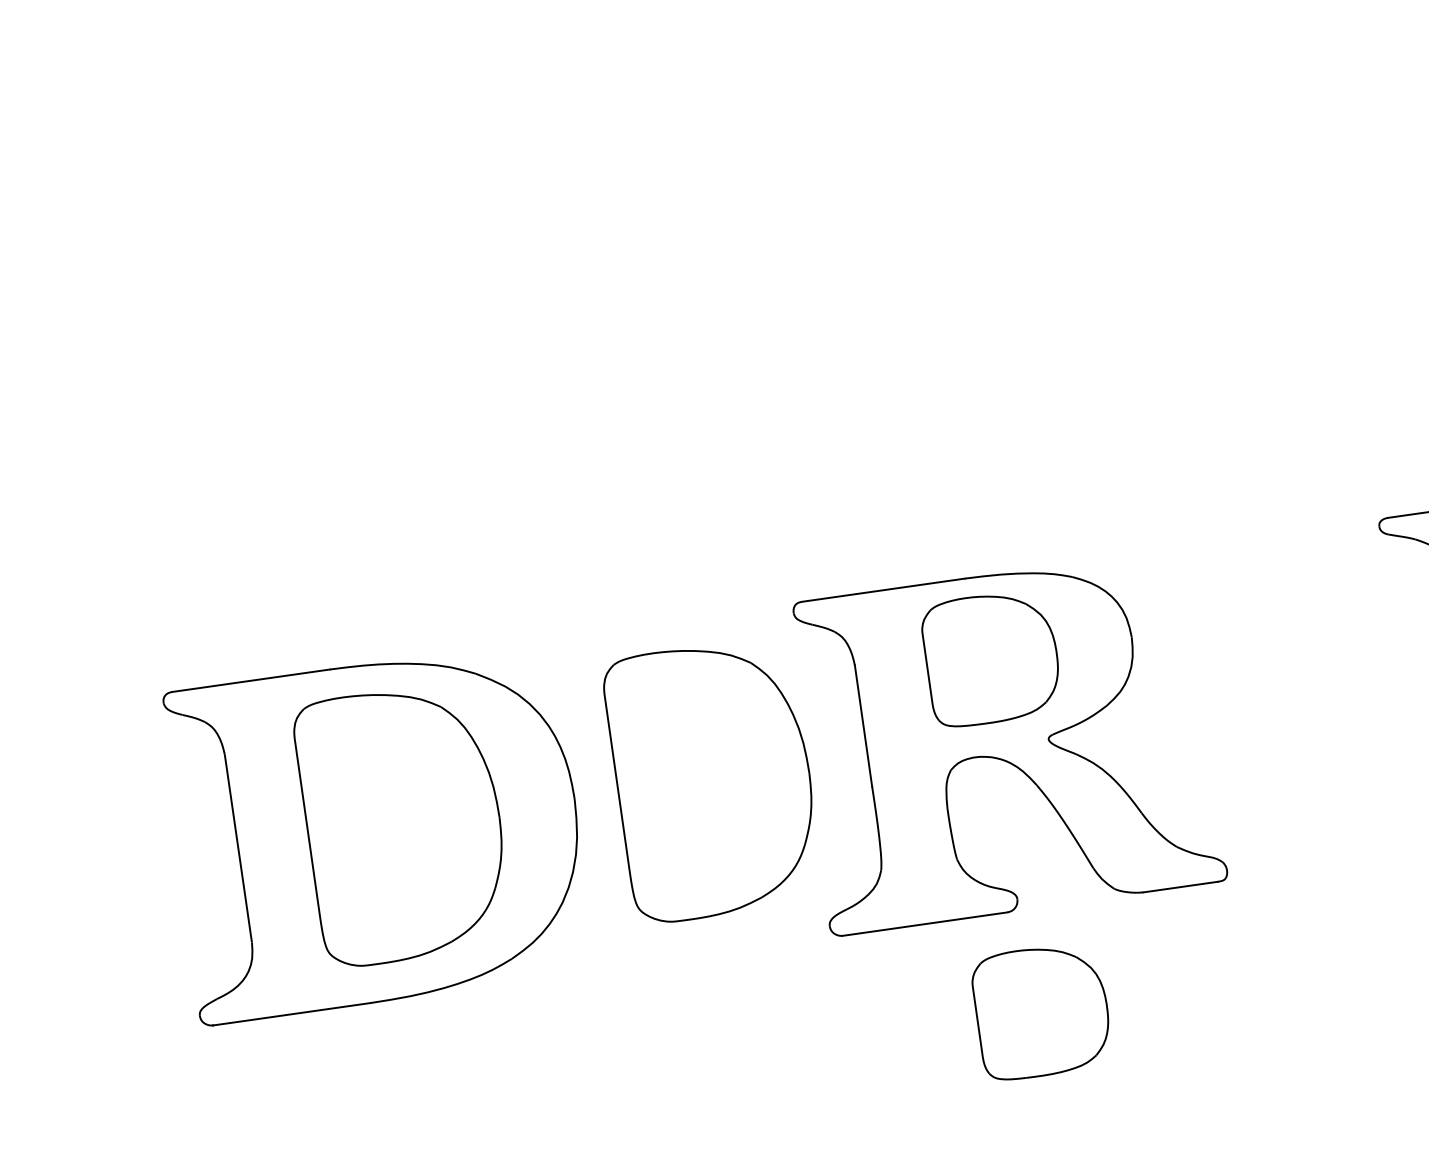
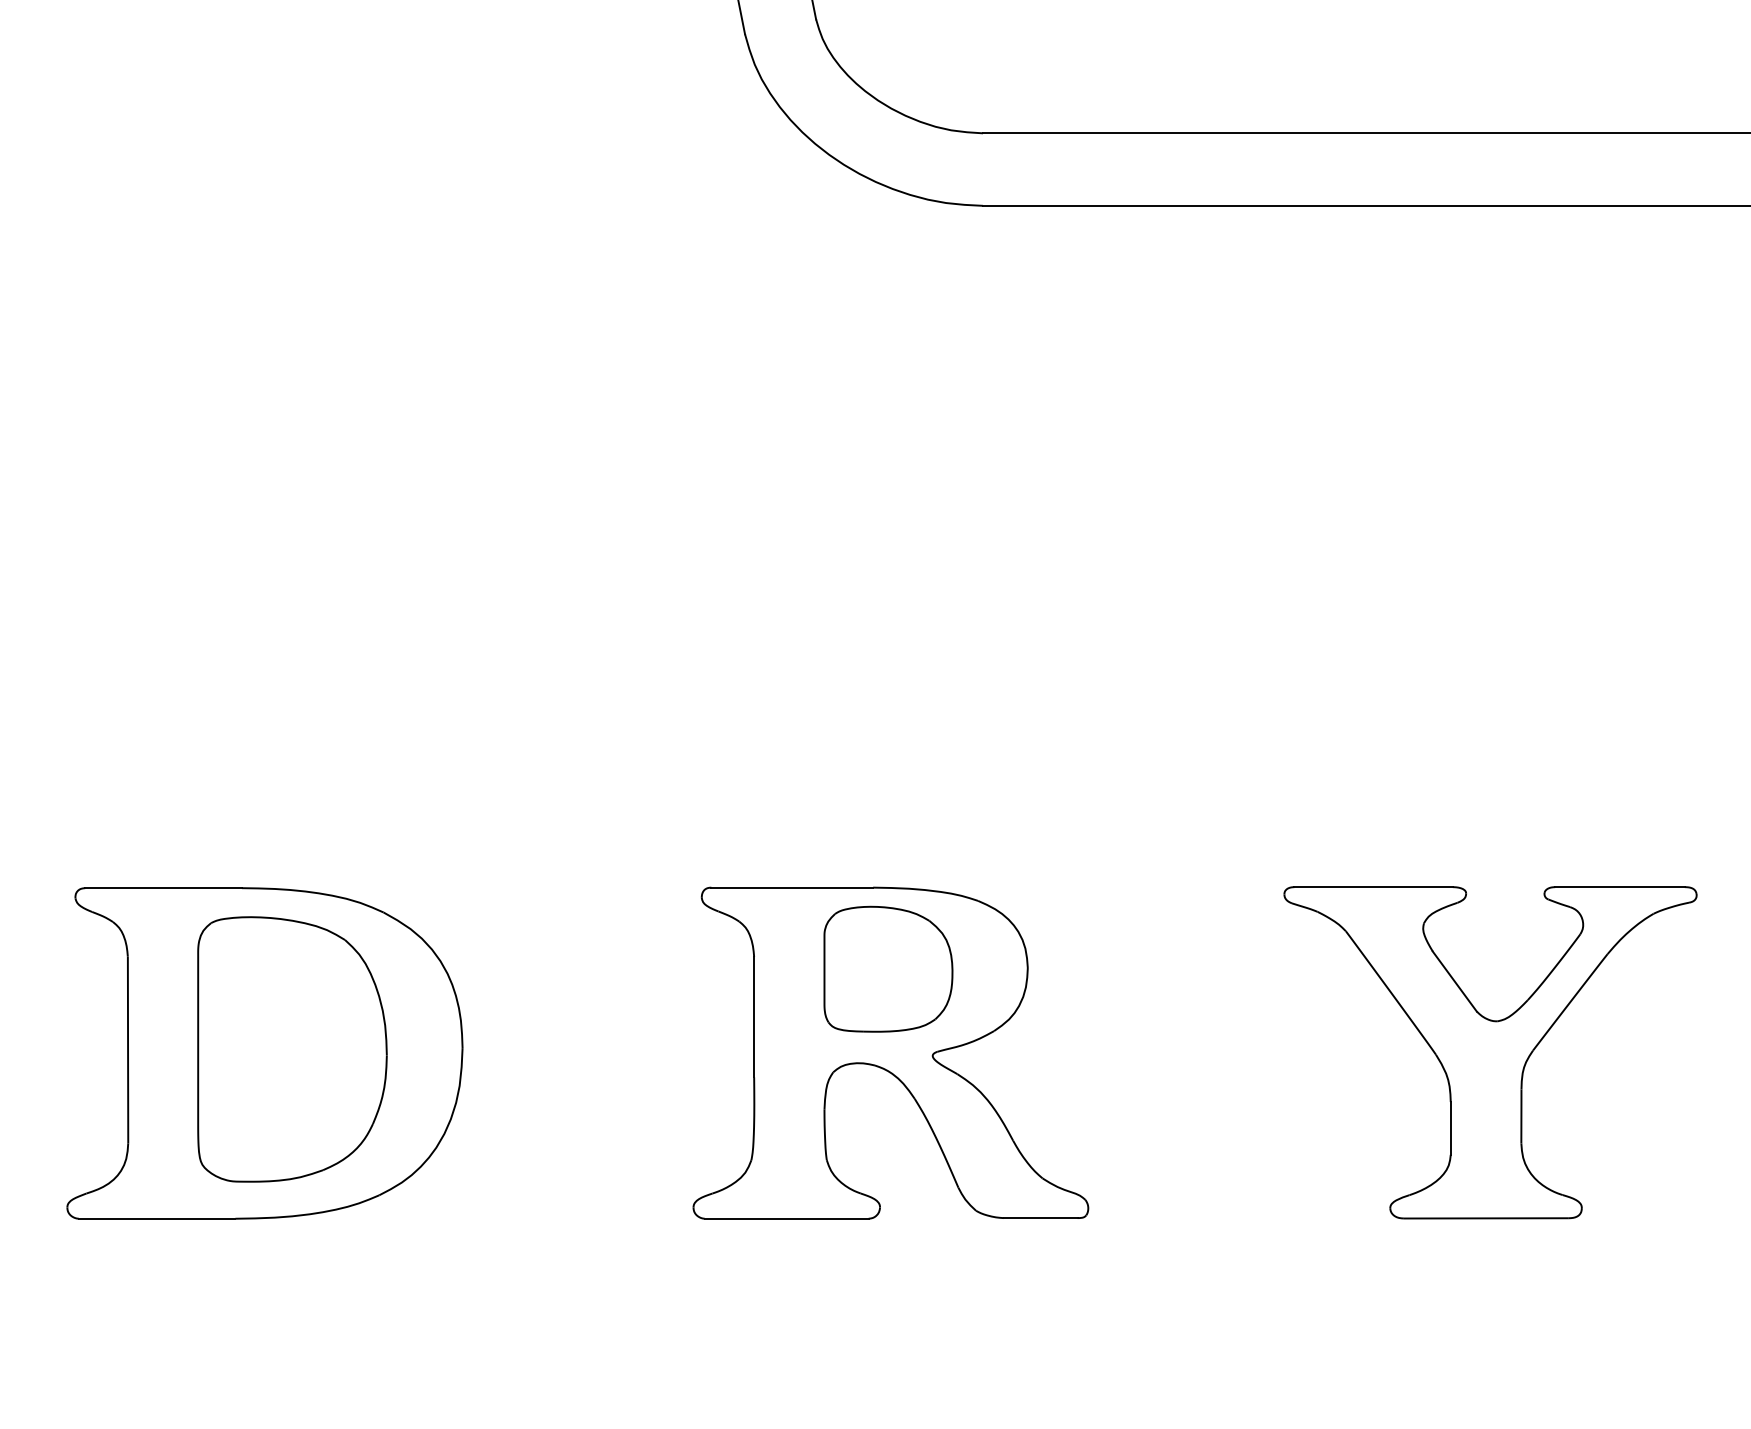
part: (713, 780) -> (600, 1049), removed
part: (1041, 1010) -> (888, 1319), removed

